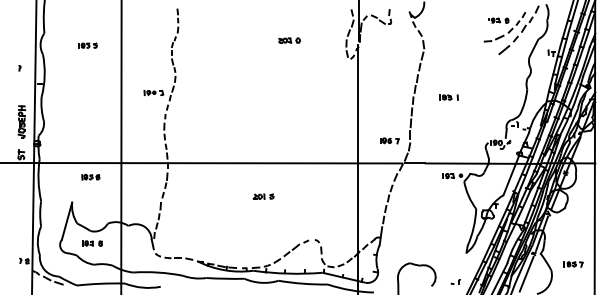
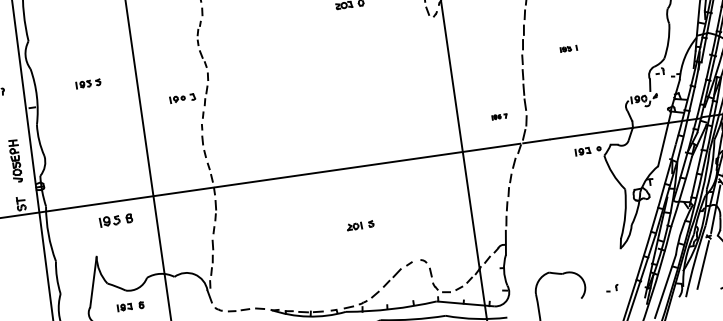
part: (87, 45) -> (88, 83), moved
part: (448, 97) -> (568, 49), size x0.7
part: (389, 140) -> (499, 116), size x0.6
part: (90, 177) -> (115, 220), size x1.4
part: (263, 196) -> (360, 225), moved

